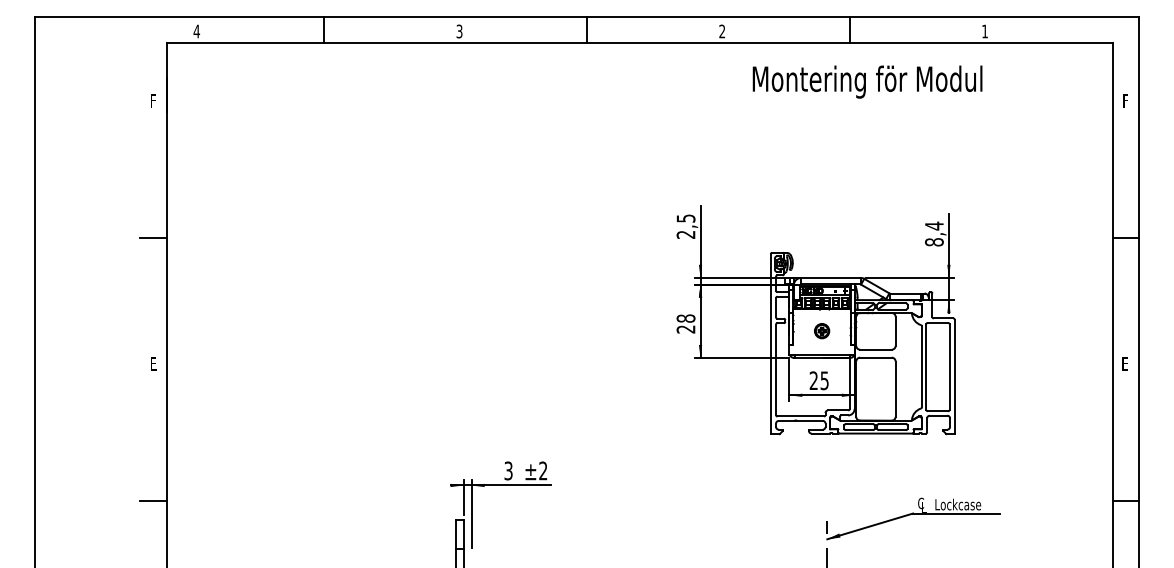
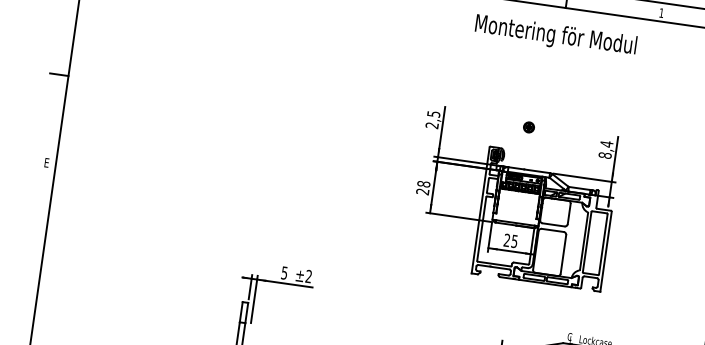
text: (867, 81) -> (555, 35), moved
part: (822, 331) -> (529, 127), moved
text: (508, 470) -> (284, 272), 3 -> 5
line: (153, 500) -> (33, 258), removed

